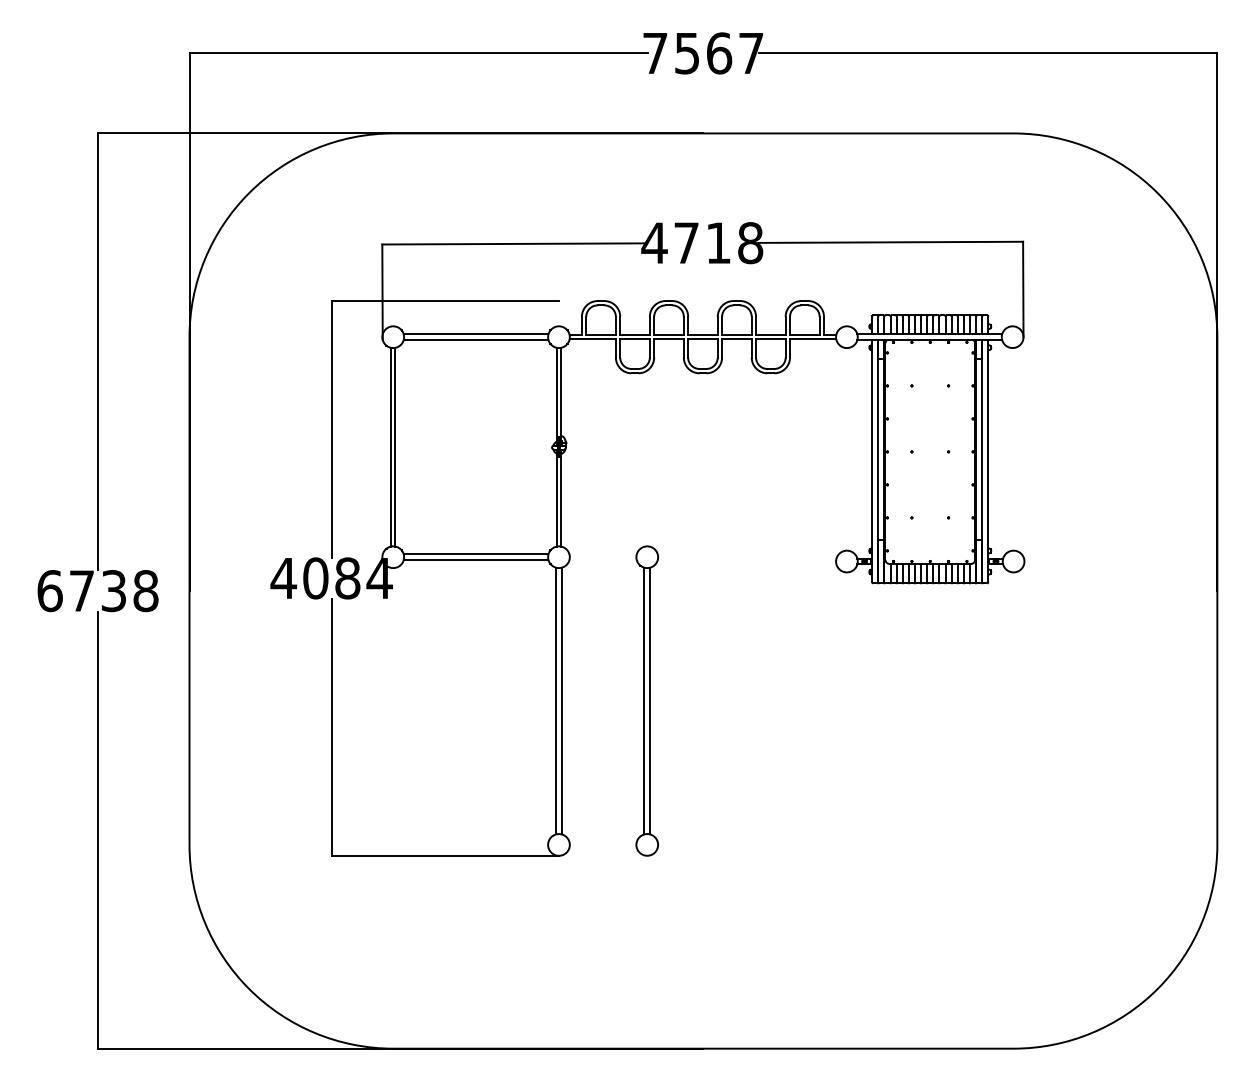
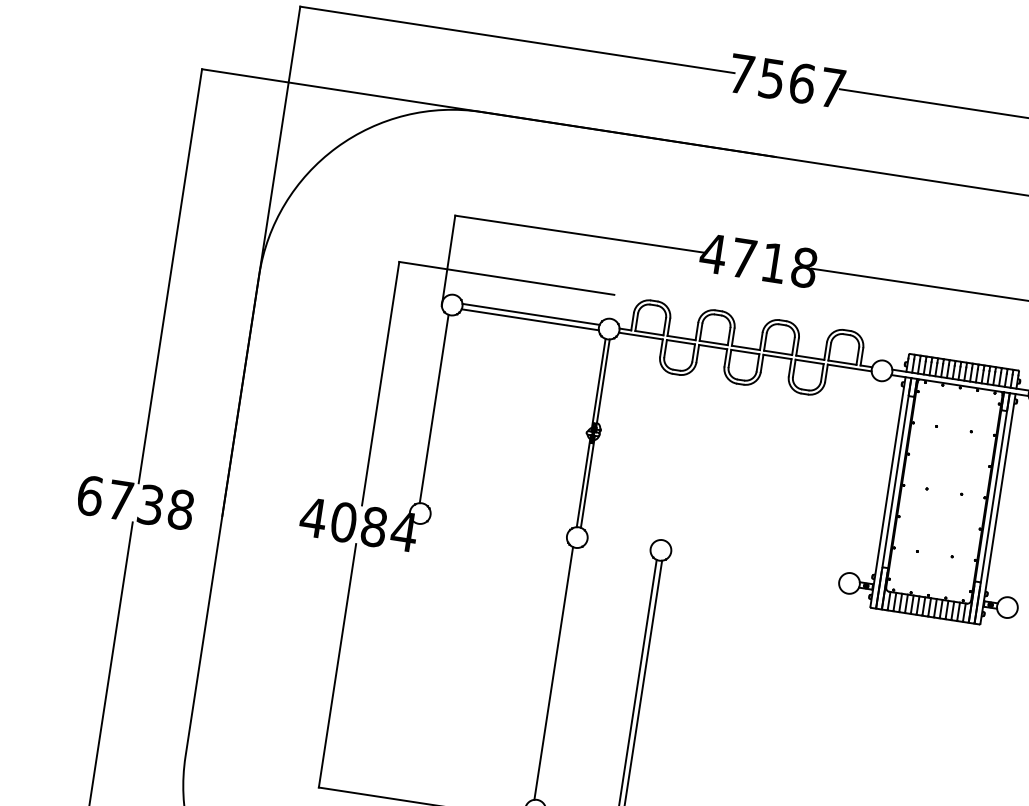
line: (395, 446) -> (438, 408), removed
line: (475, 554) -> (498, 522), removed
line: (475, 560) -> (497, 528), removed
line: (561, 700) -> (558, 673), removed

